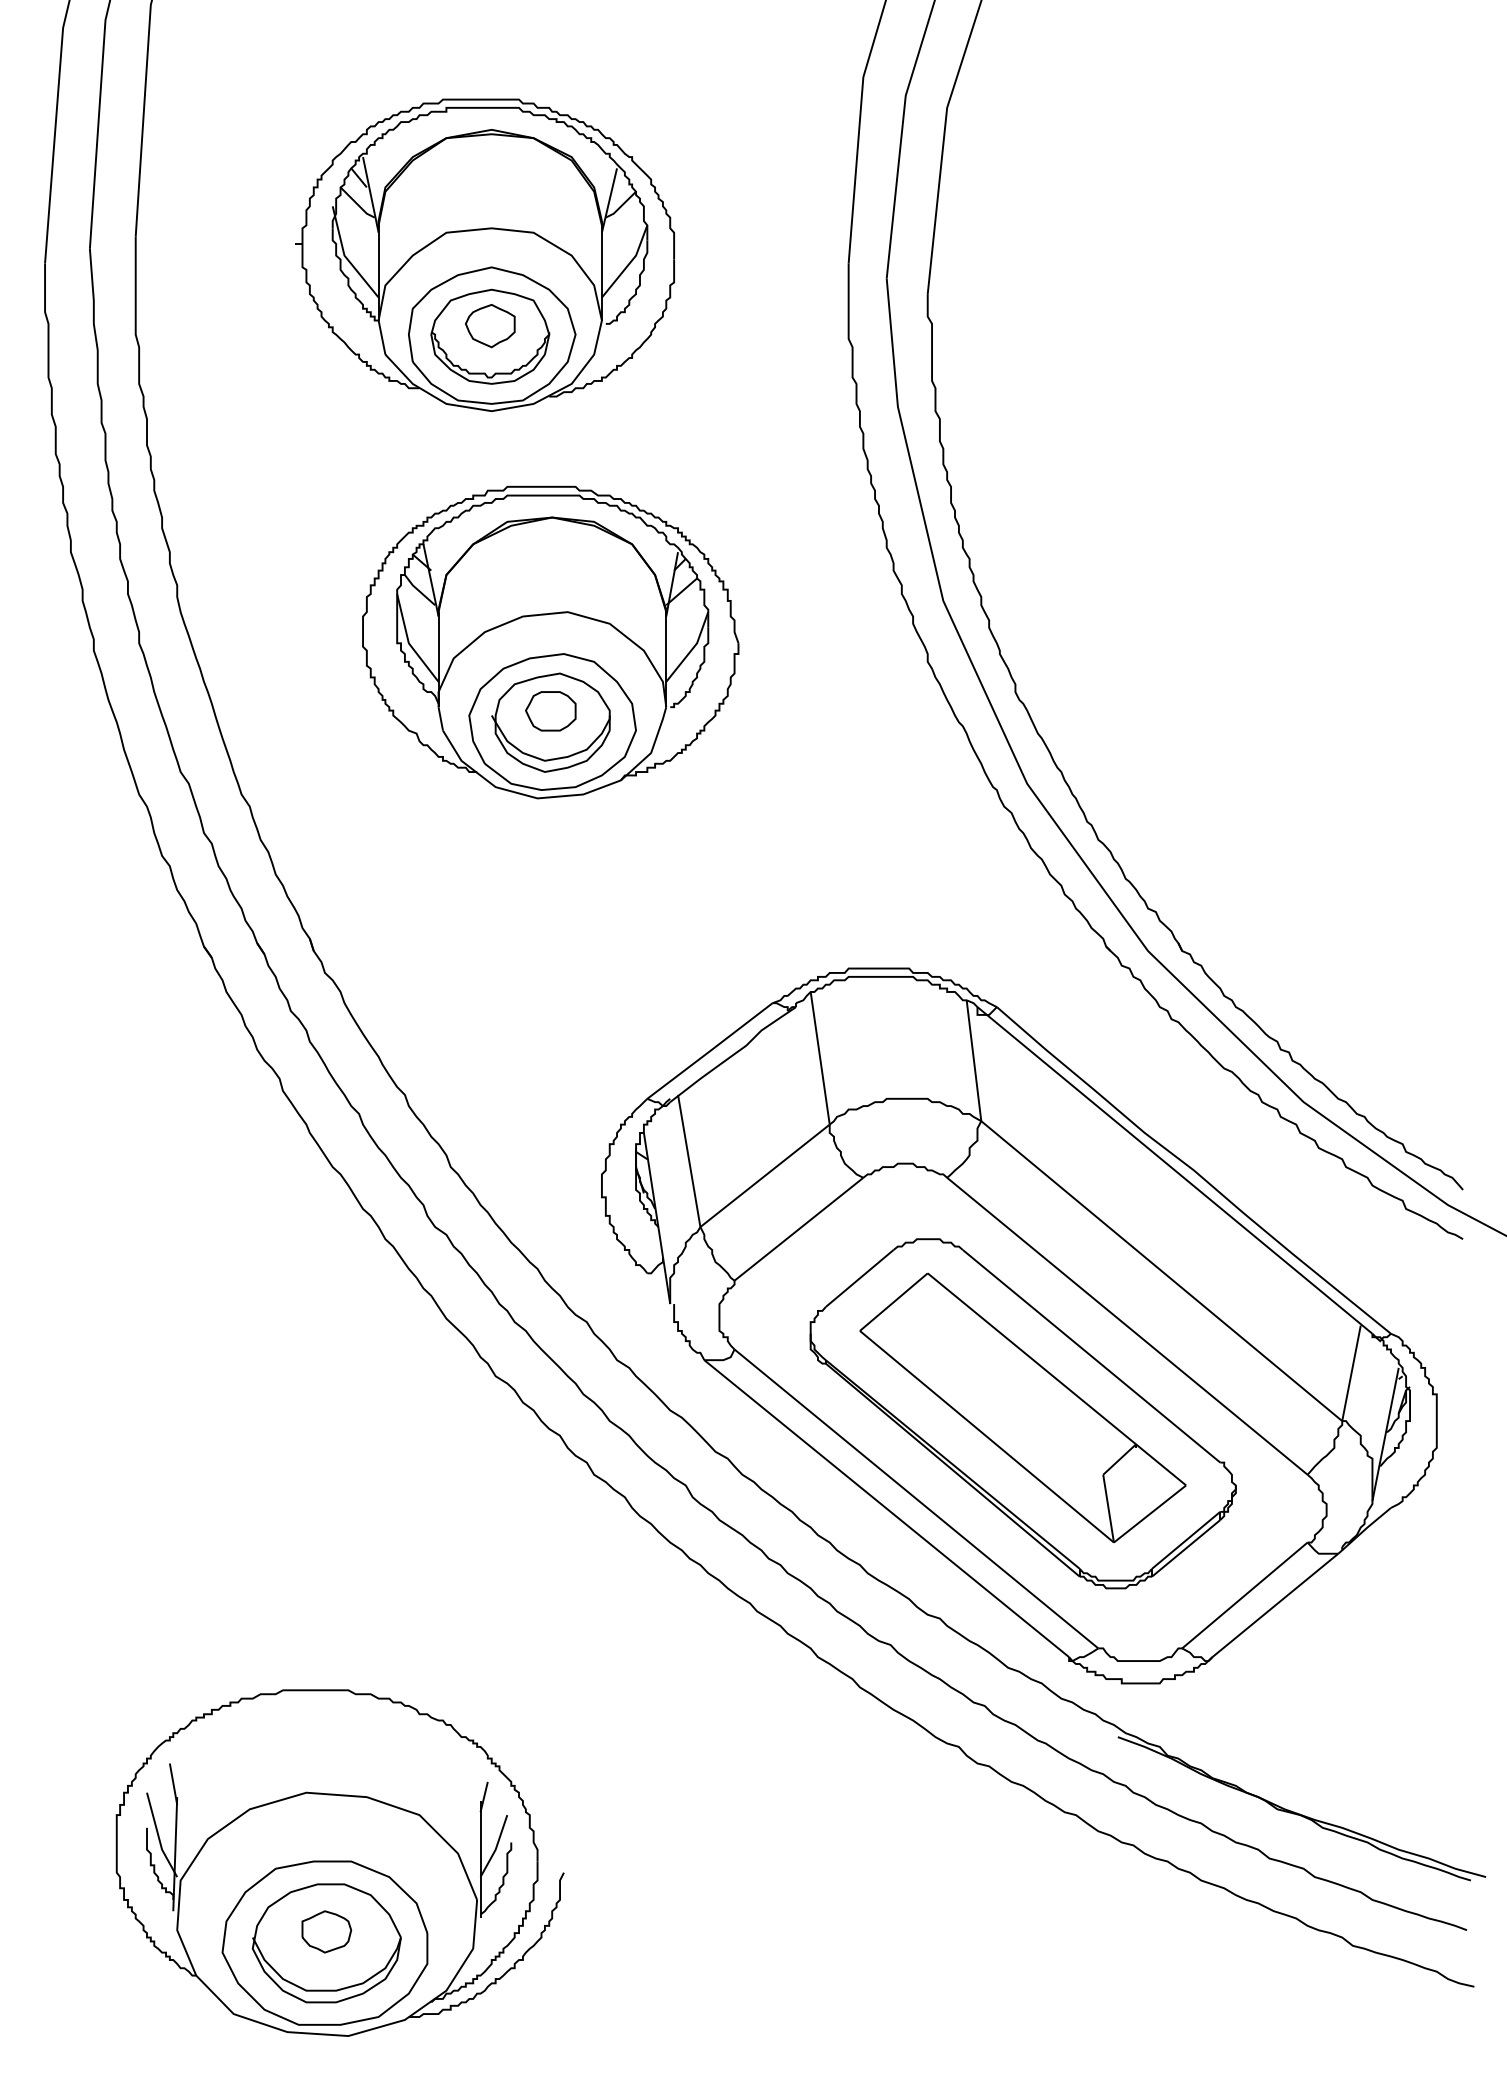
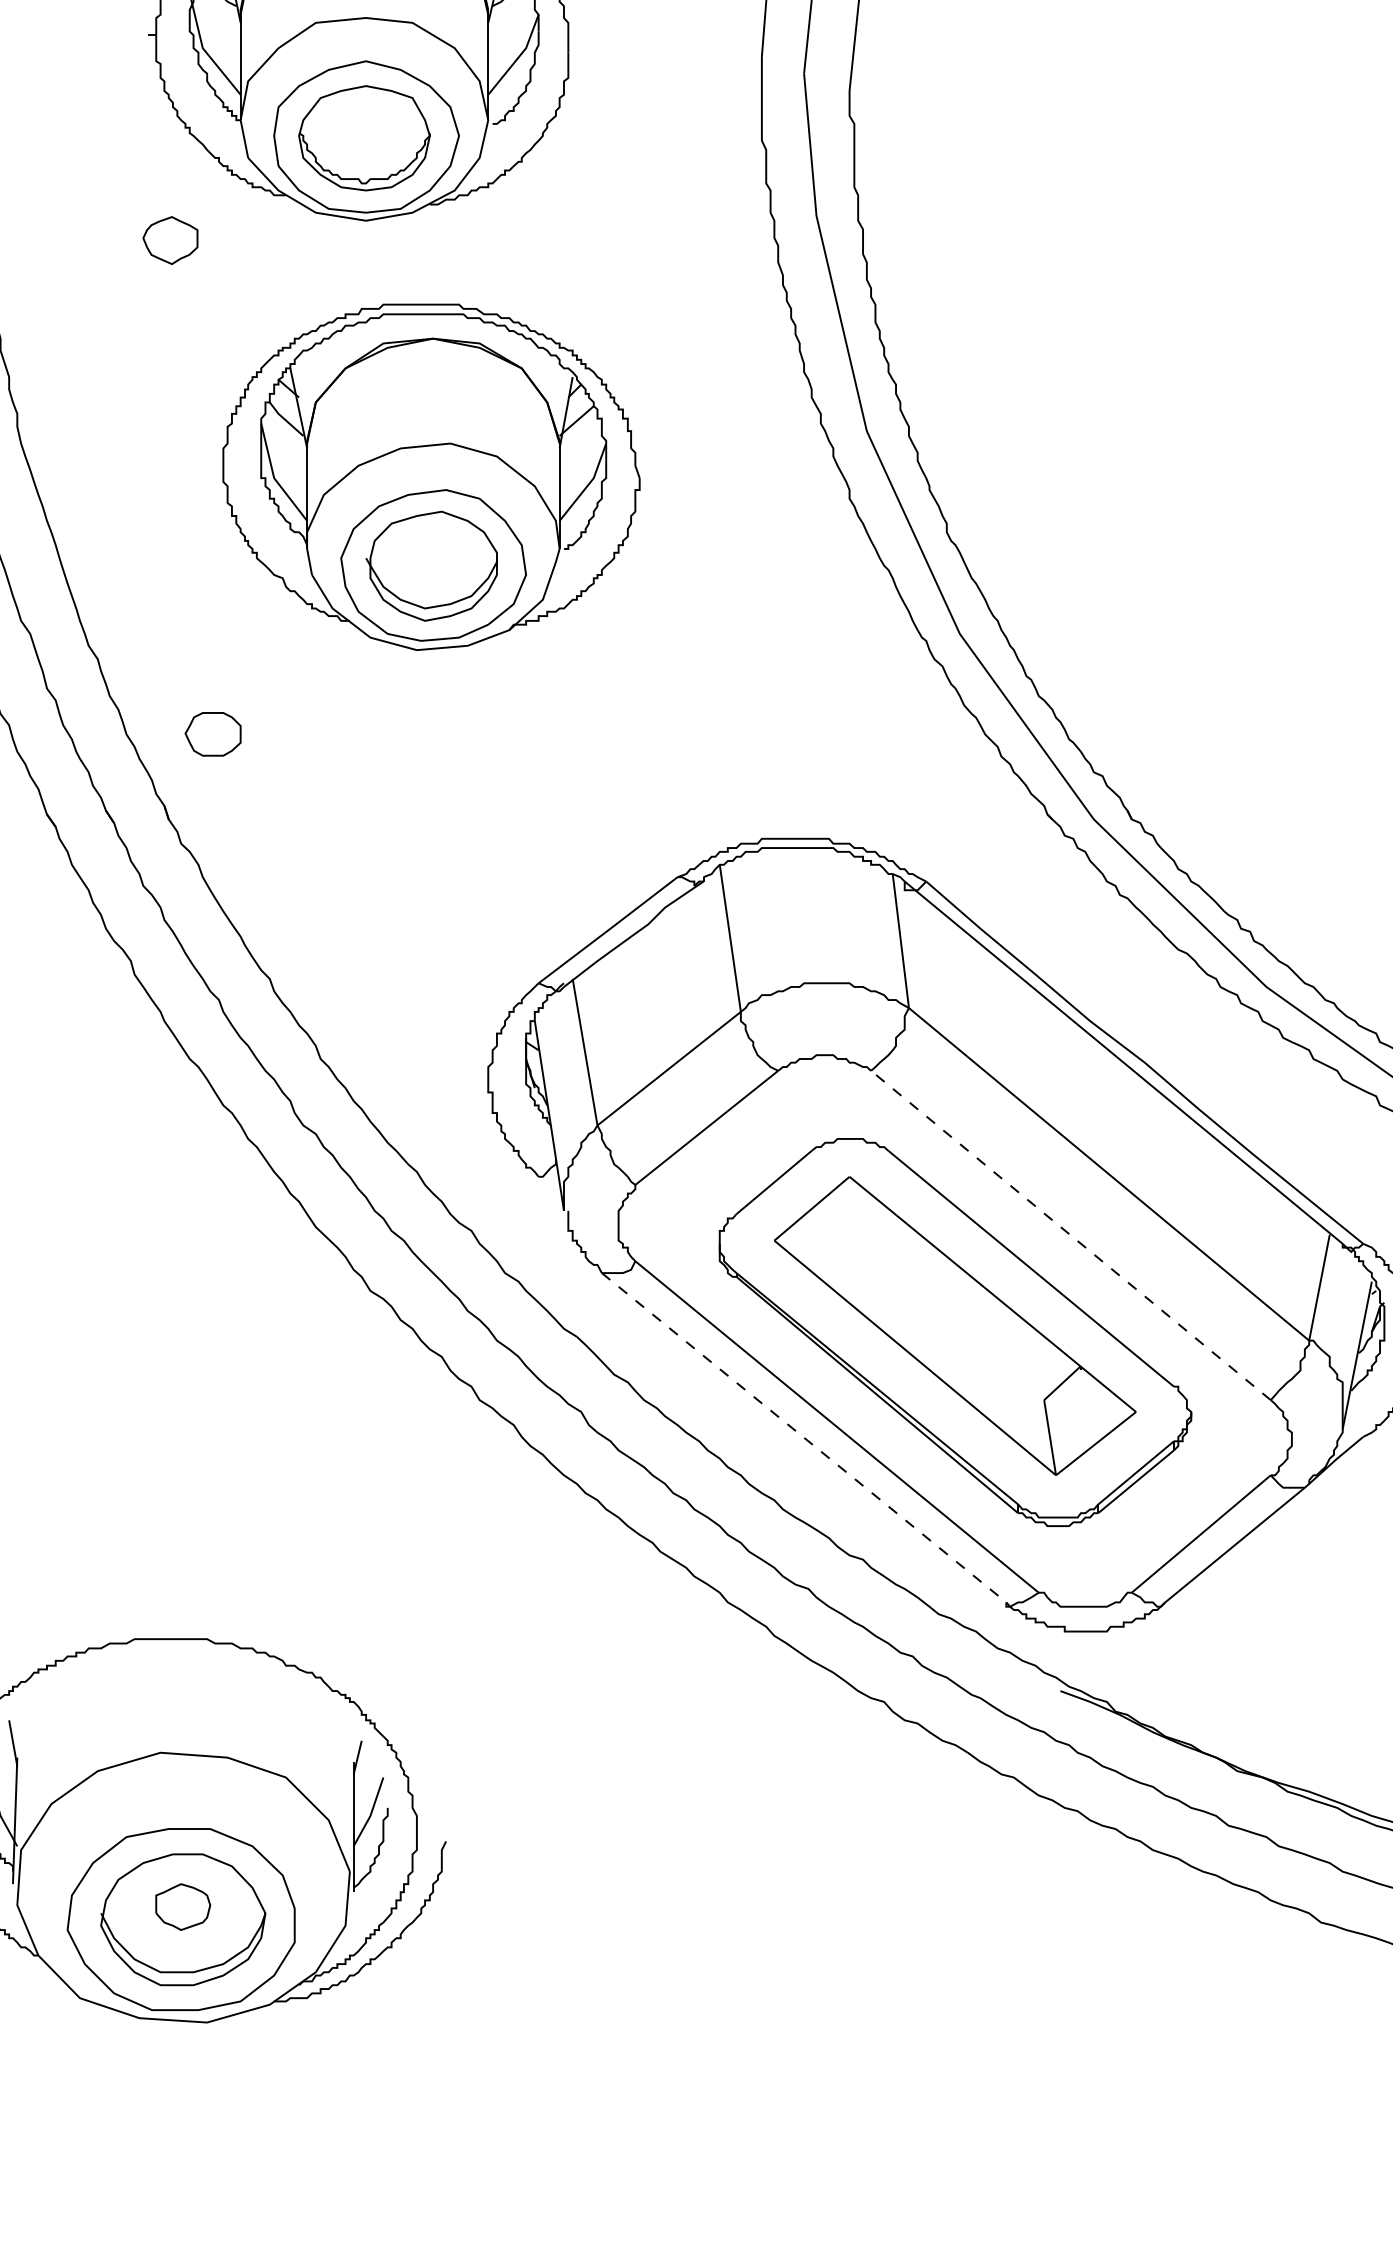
part: (490, 326) -> (170, 241), moved
part: (550, 711) -> (212, 734), moved
line: (1127, 1326) -> (1071, 1235), solid -> dashed
line: (887, 1508) -> (804, 1437), solid -> dashed

